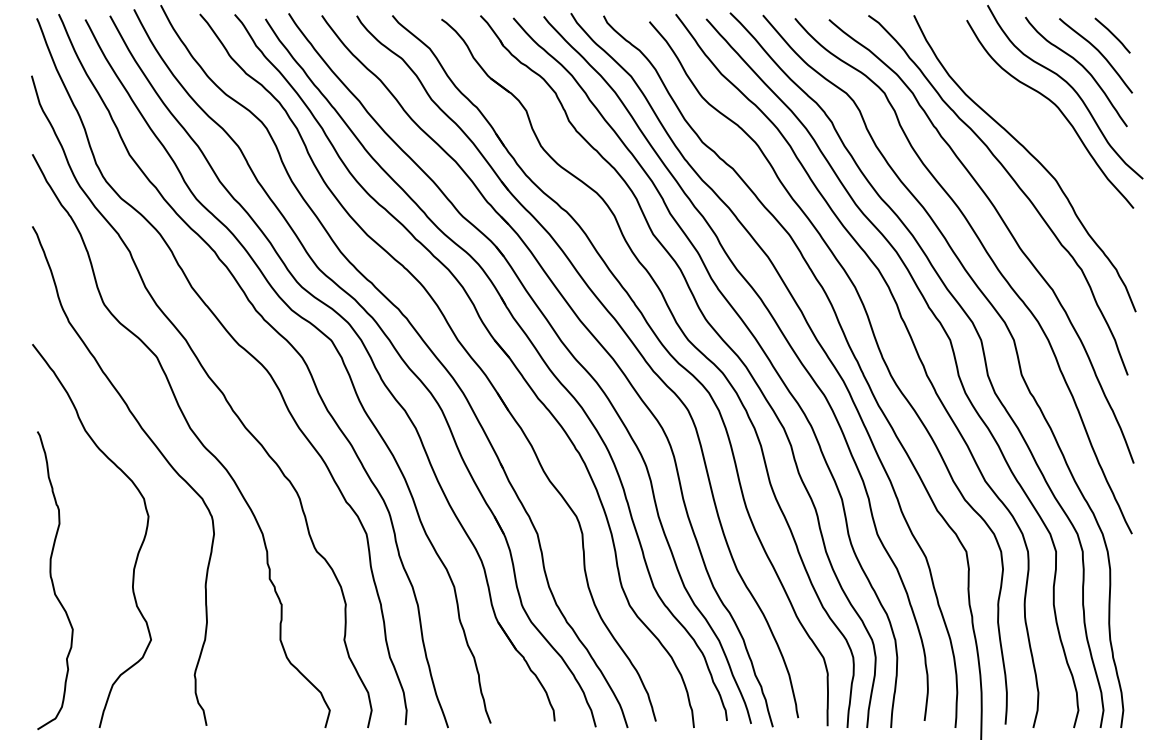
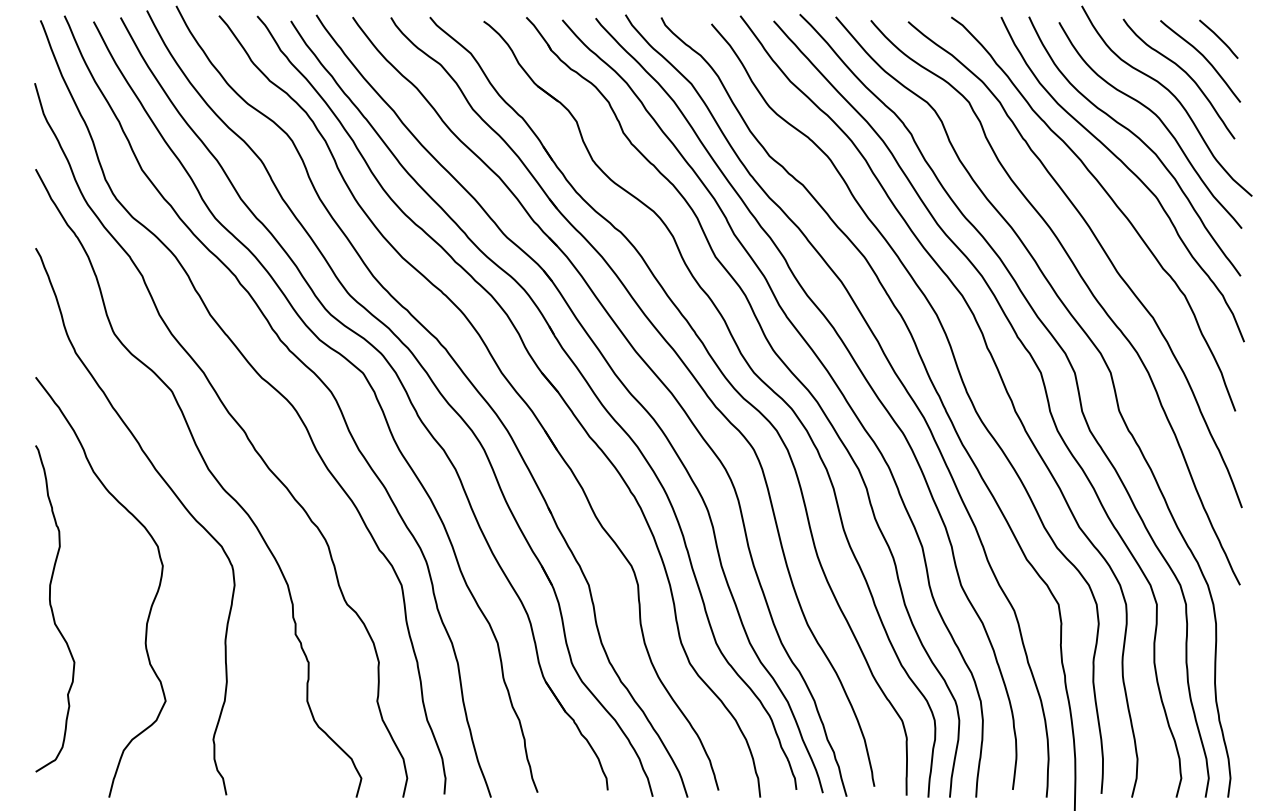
curve: (1040, 128) -> (1139, 140), added
curve: (53, 581) -> (53, 609), moved

